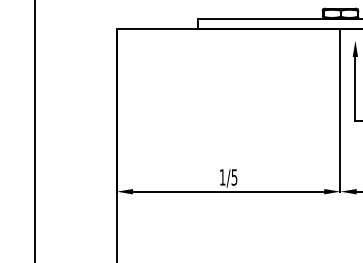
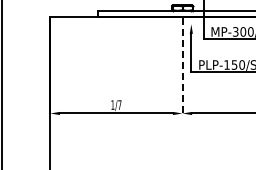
line: (340, 108) -> (182, 64), solid -> dashed
text: (233, 176) -> (119, 104), 1/5 -> 1/7

